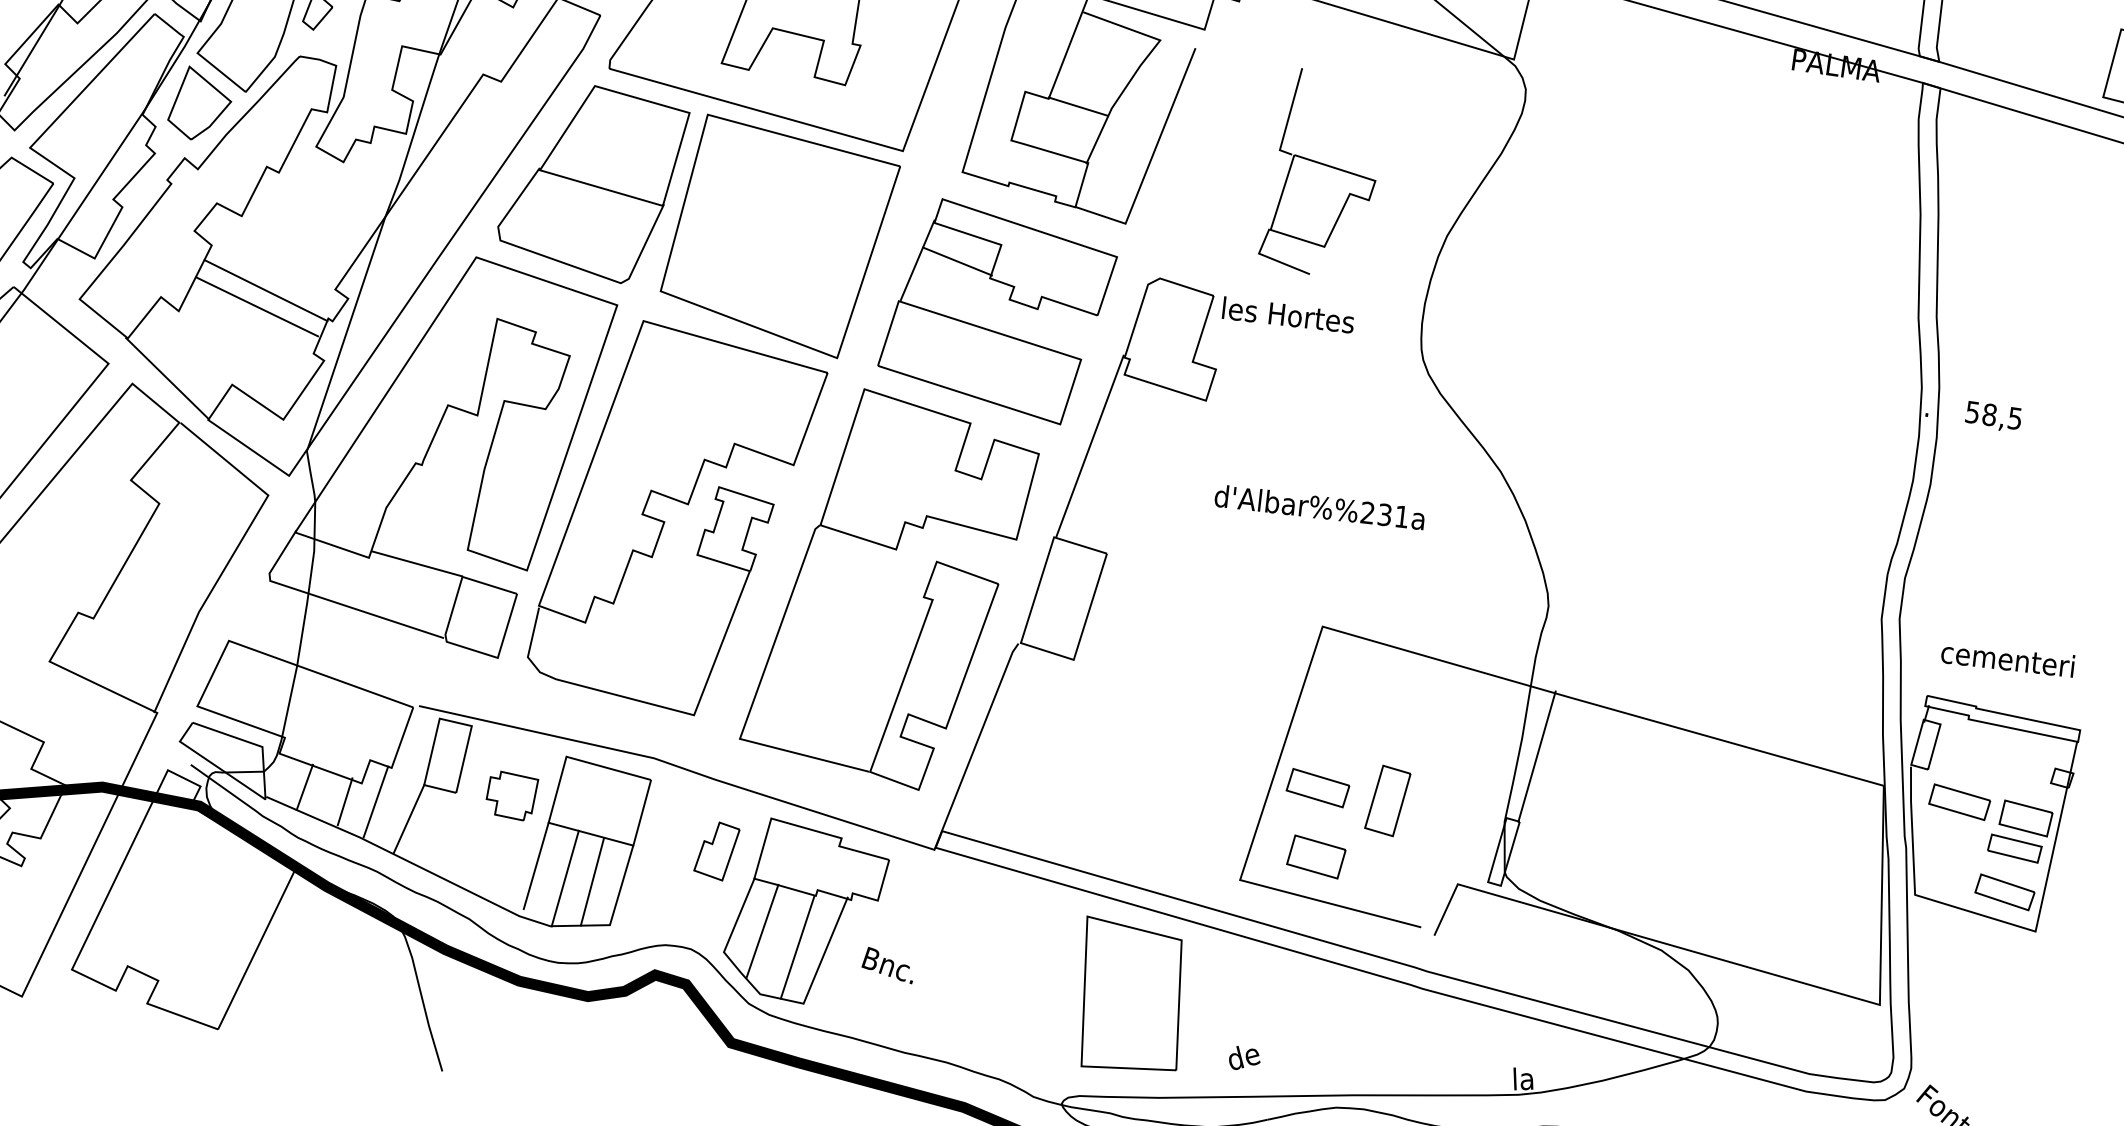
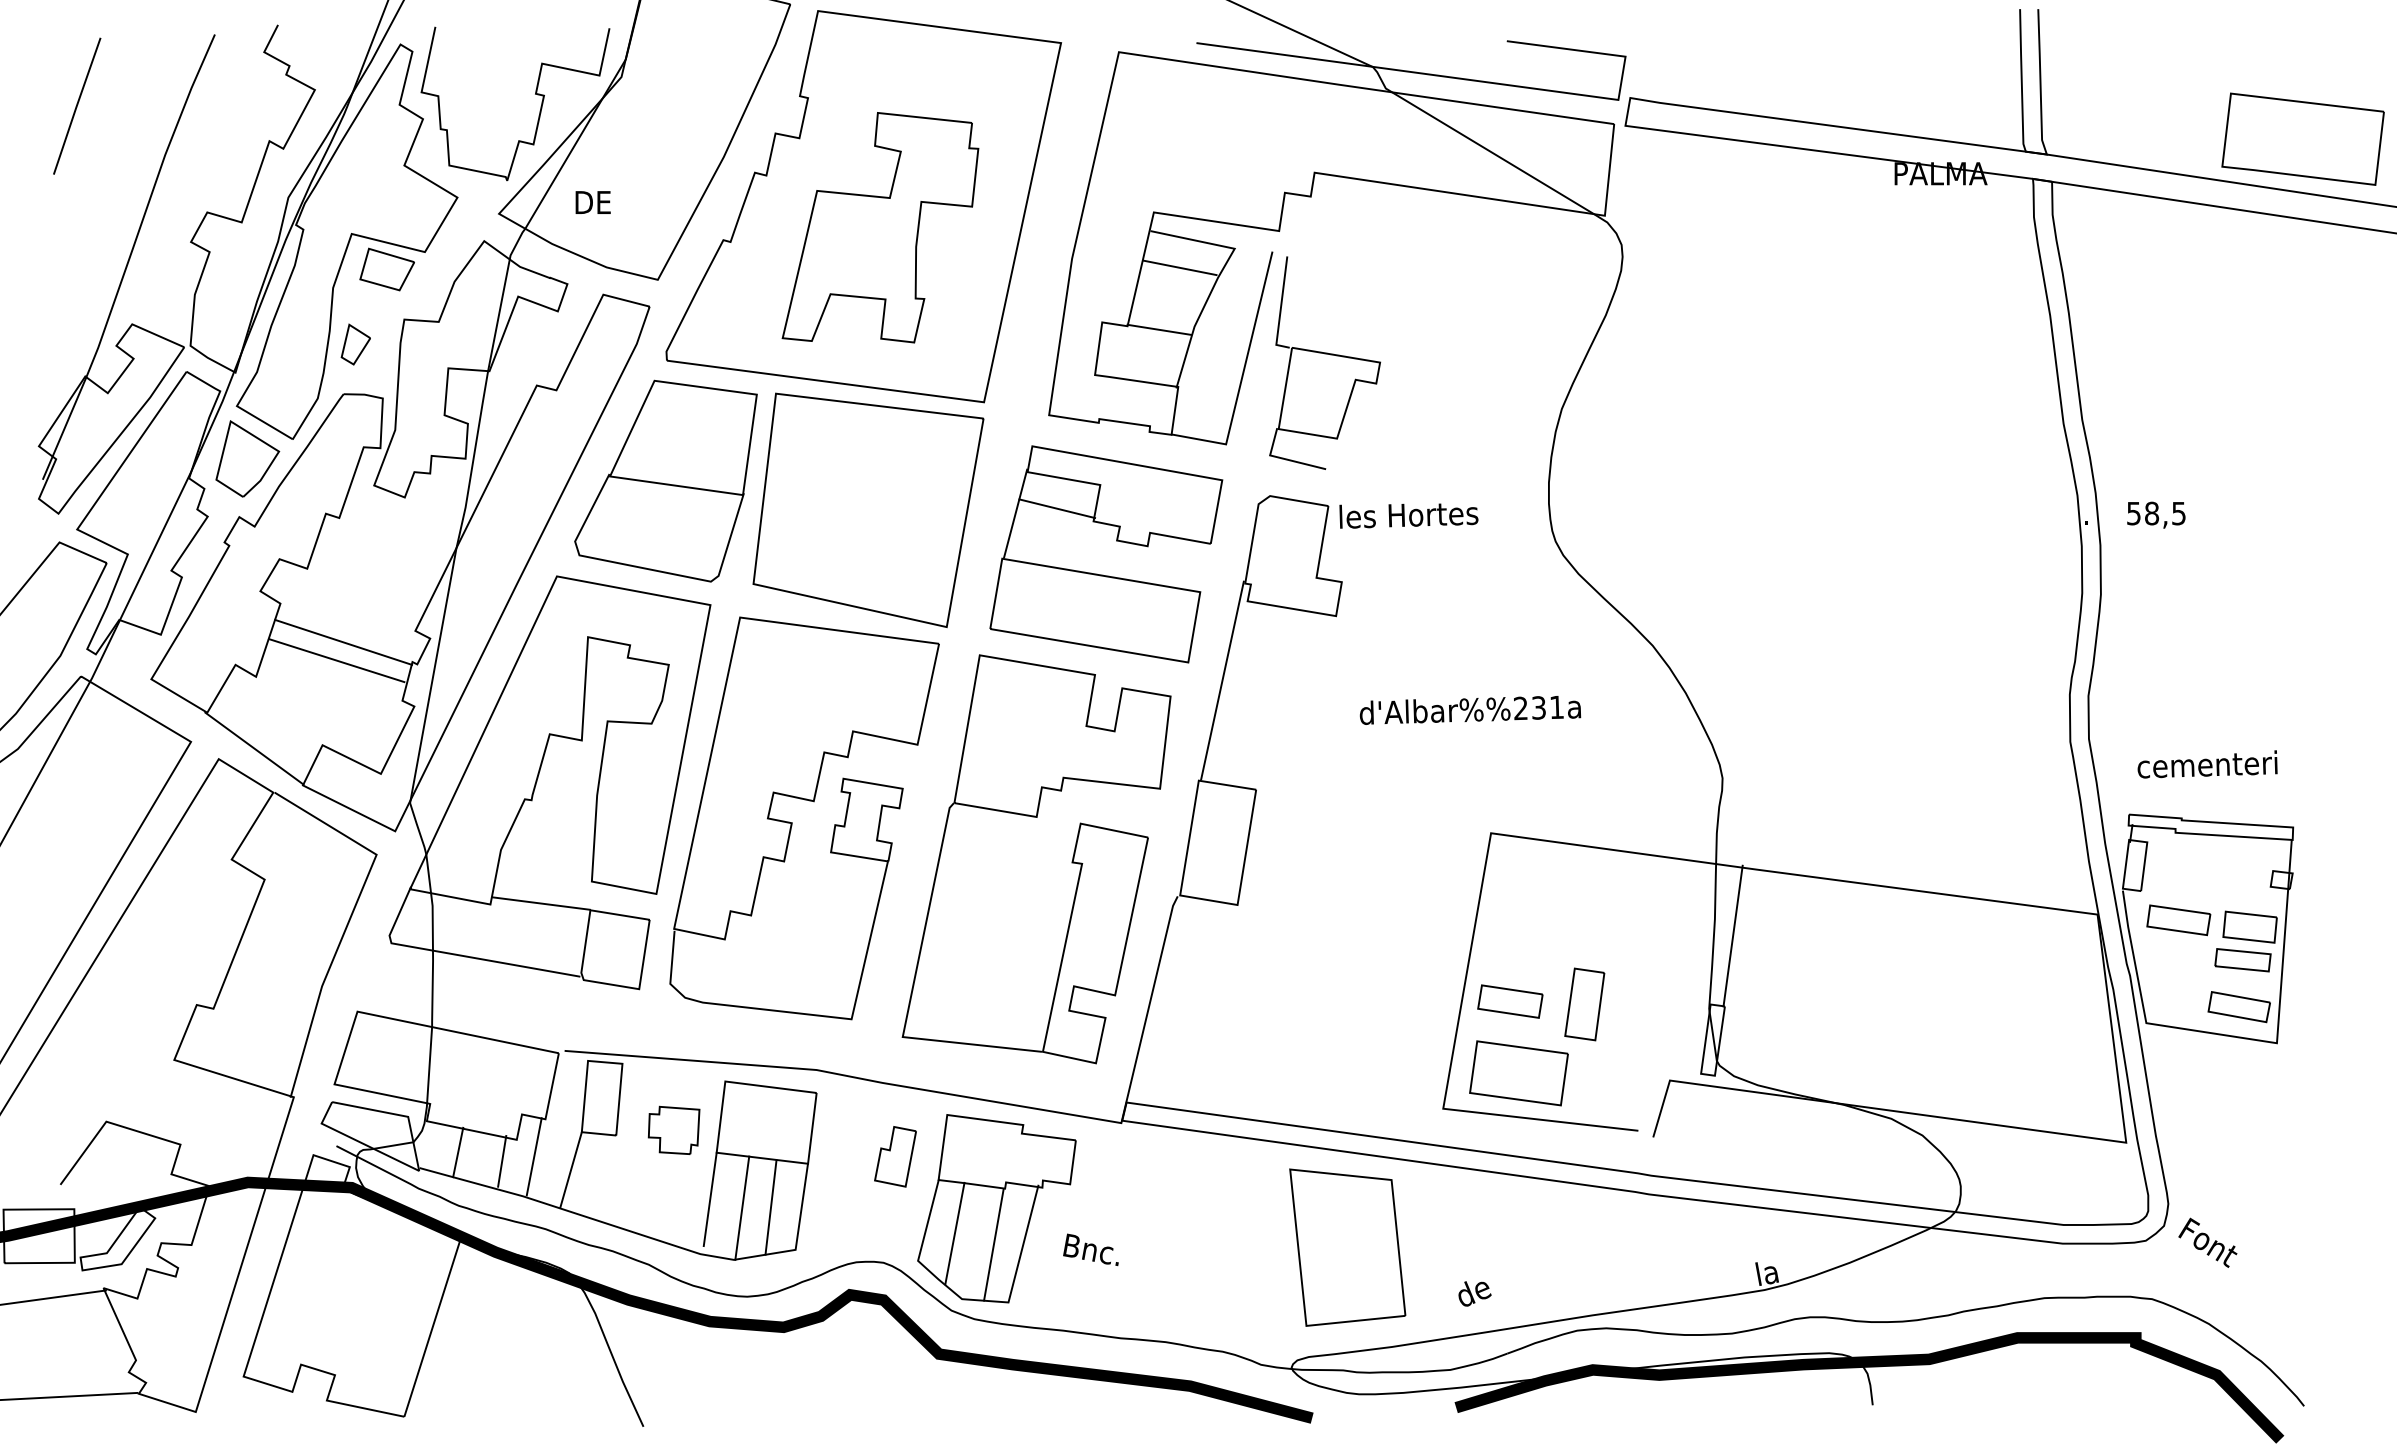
line: (1105, 50) -> (1179, 267), added
part: (1322, 173) -> (1324, 362), moved
part: (1315, 857) -> (1518, 1073), size x1.67

